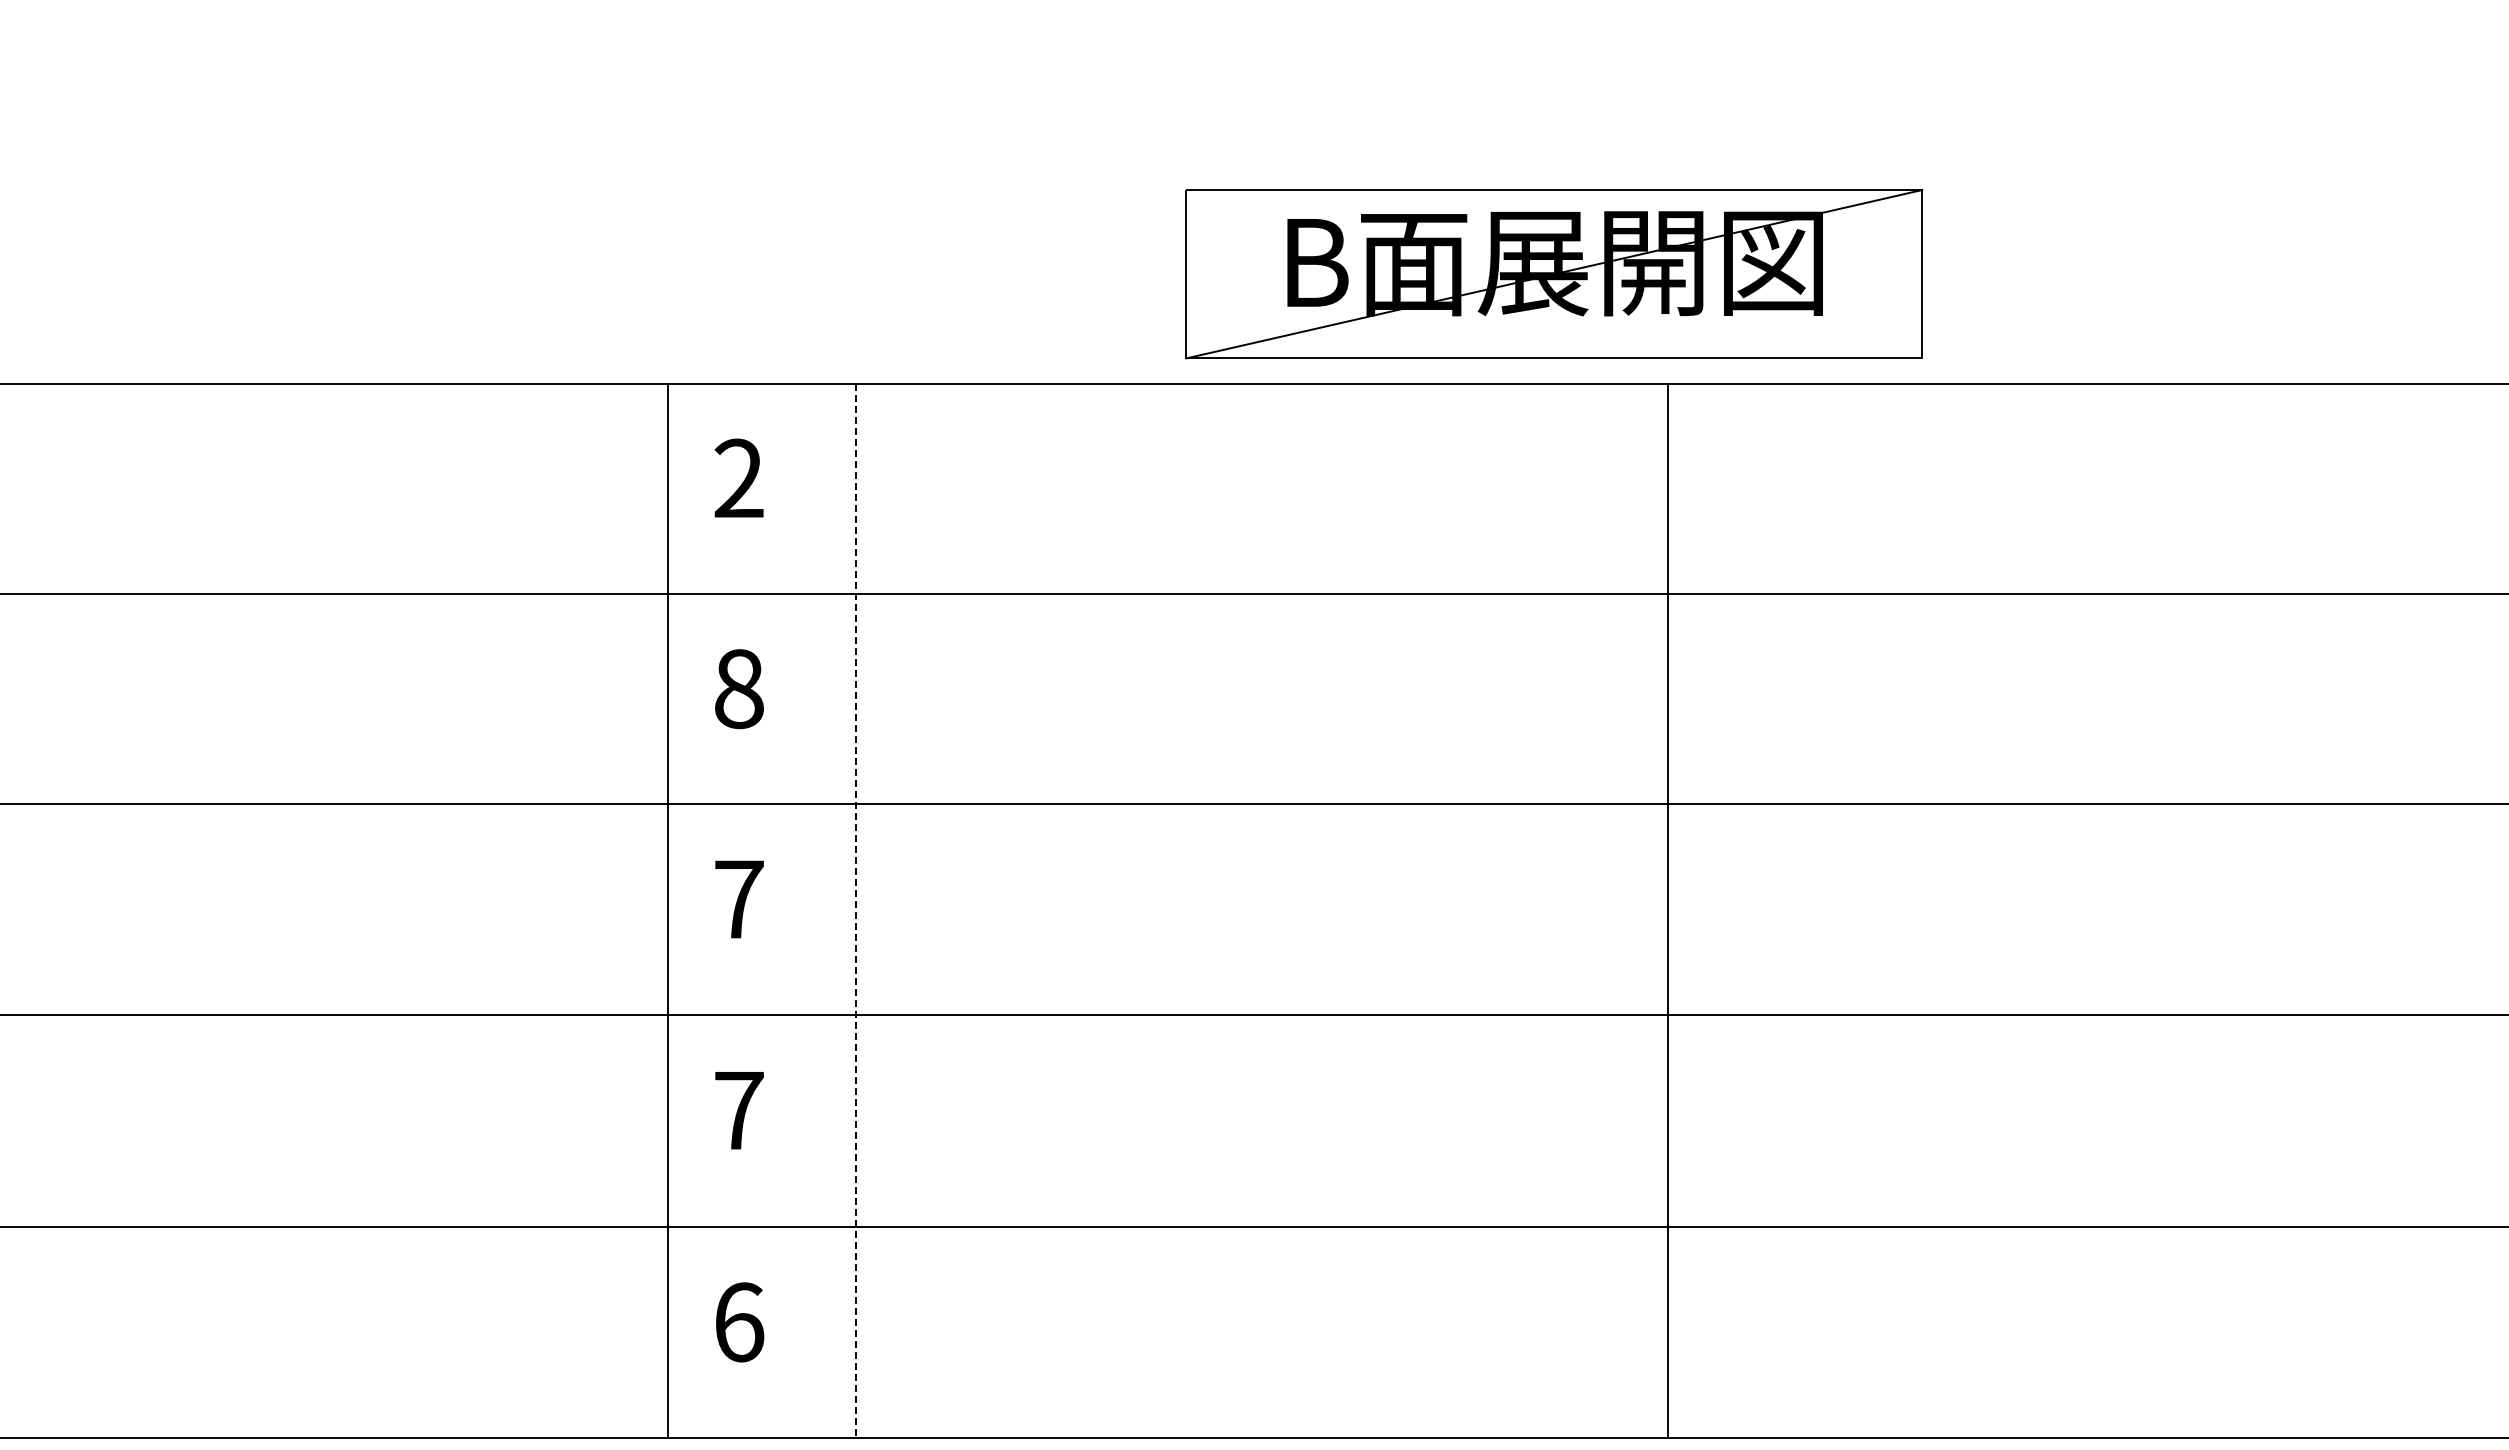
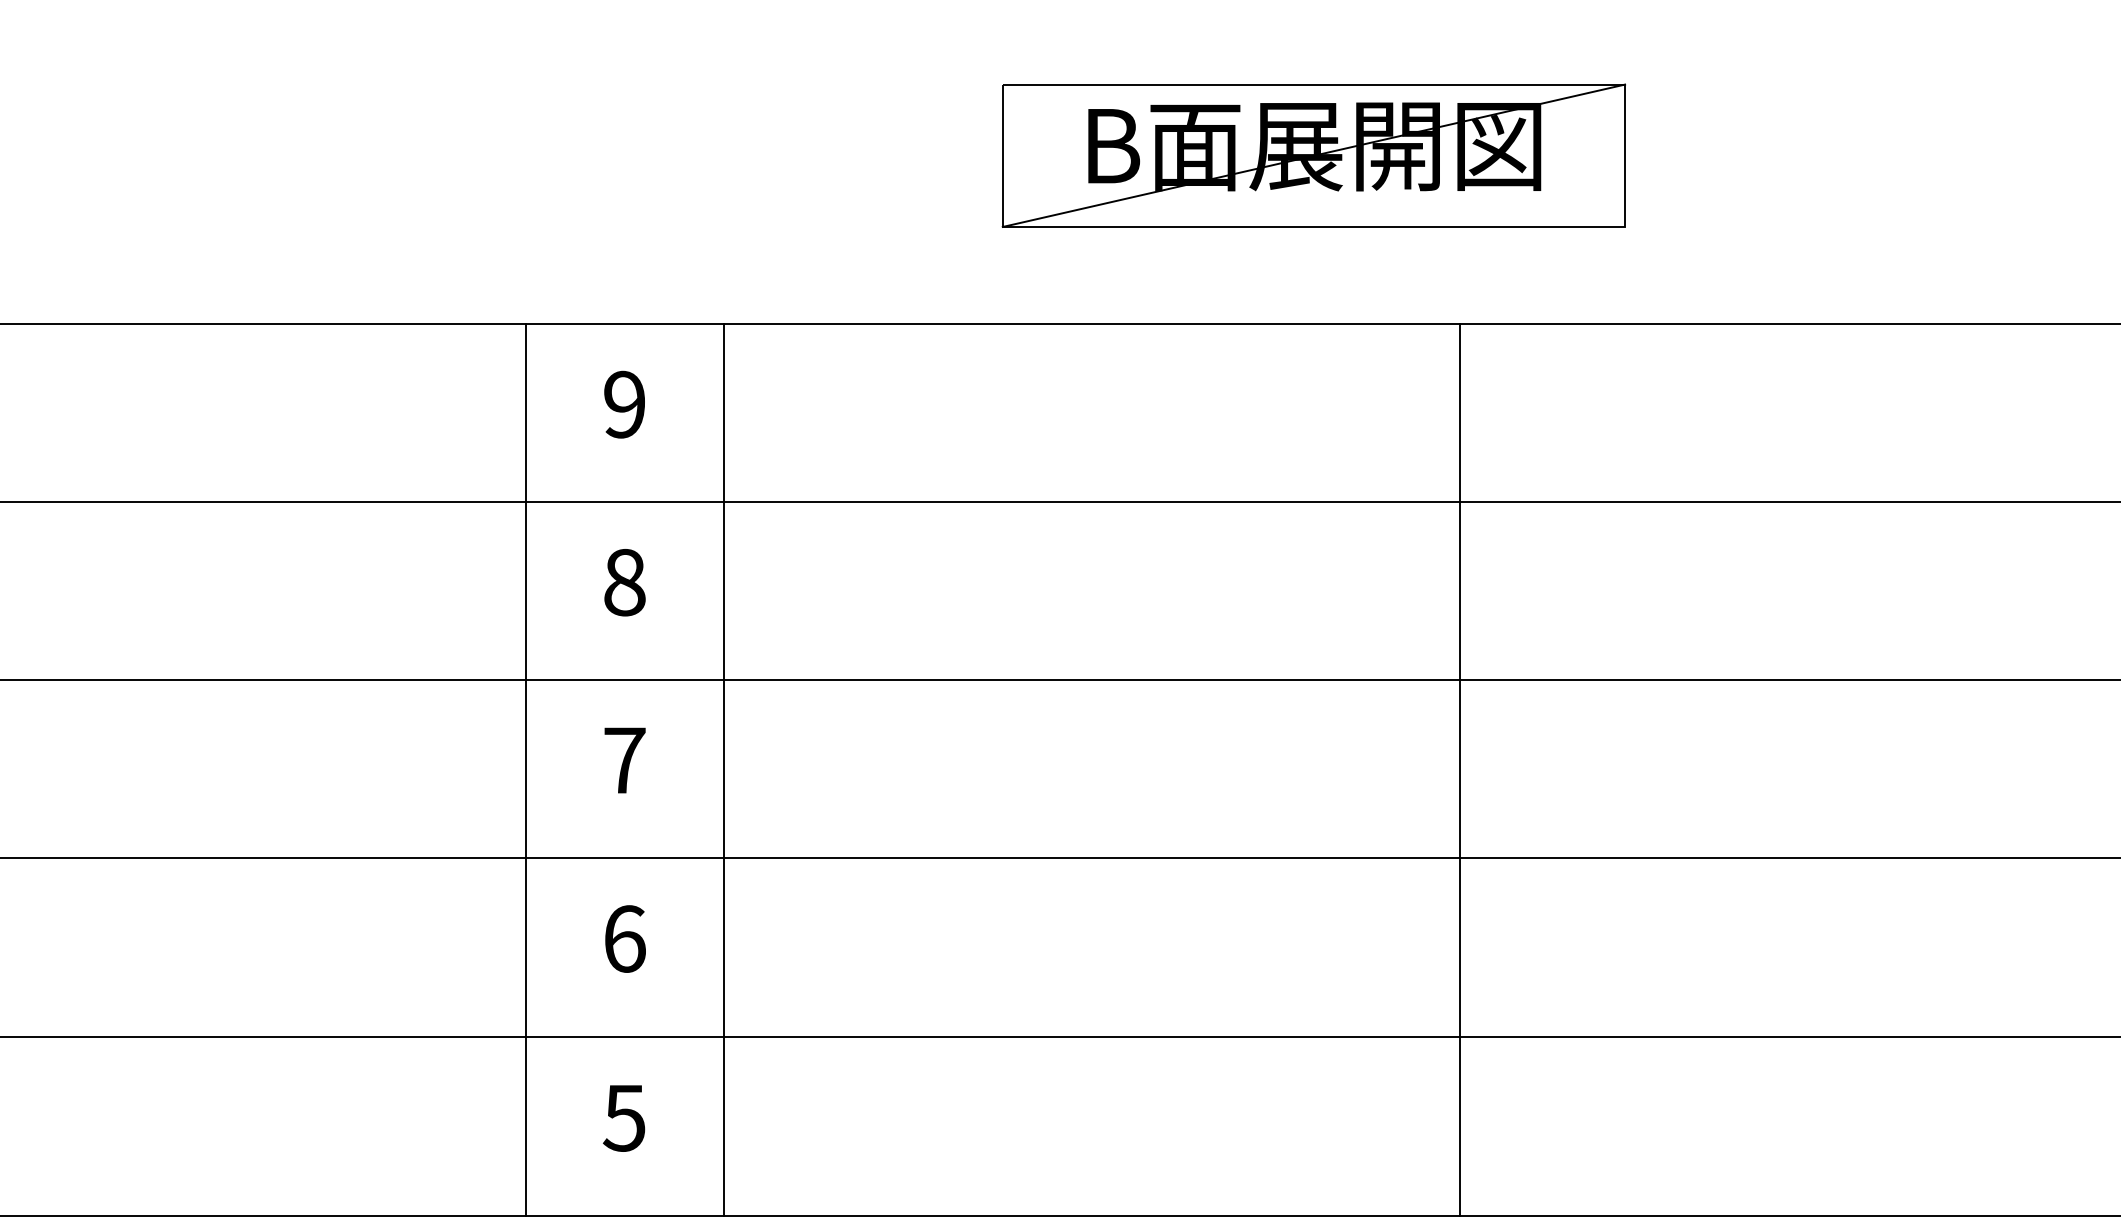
part: (1554, 274) -> (1314, 156), moved
text: (738, 478) -> (624, 404), 2 -> 9
line: (667, 910) -> (526, 769), moved
line: (1668, 910) -> (1460, 769), moved
line: (856, 911) -> (723, 770), dashed -> solid
text: (739, 1110) -> (625, 938), 7 -> 6
text: (738, 1322) -> (624, 1118), 6 -> 5

